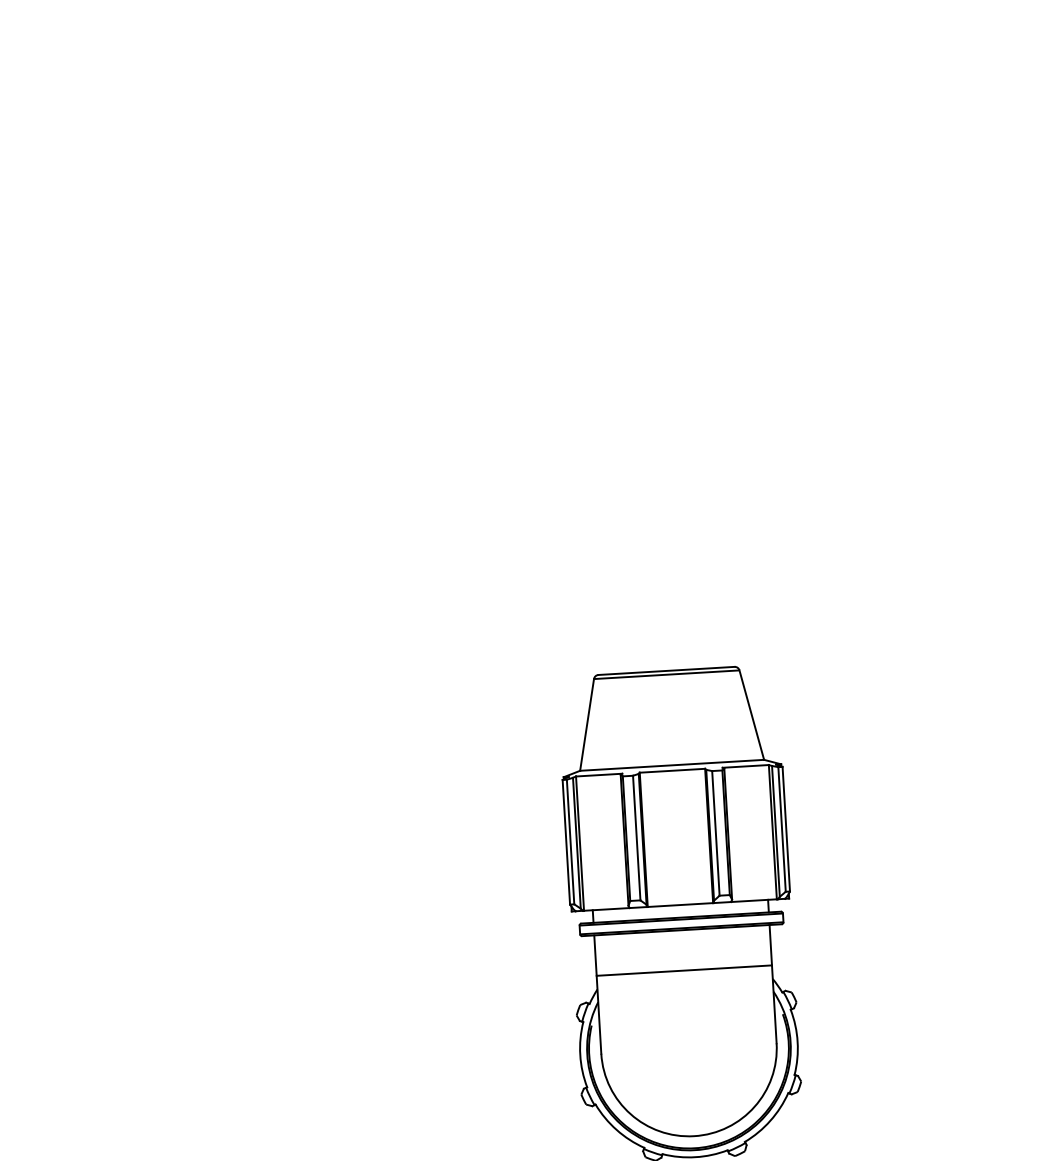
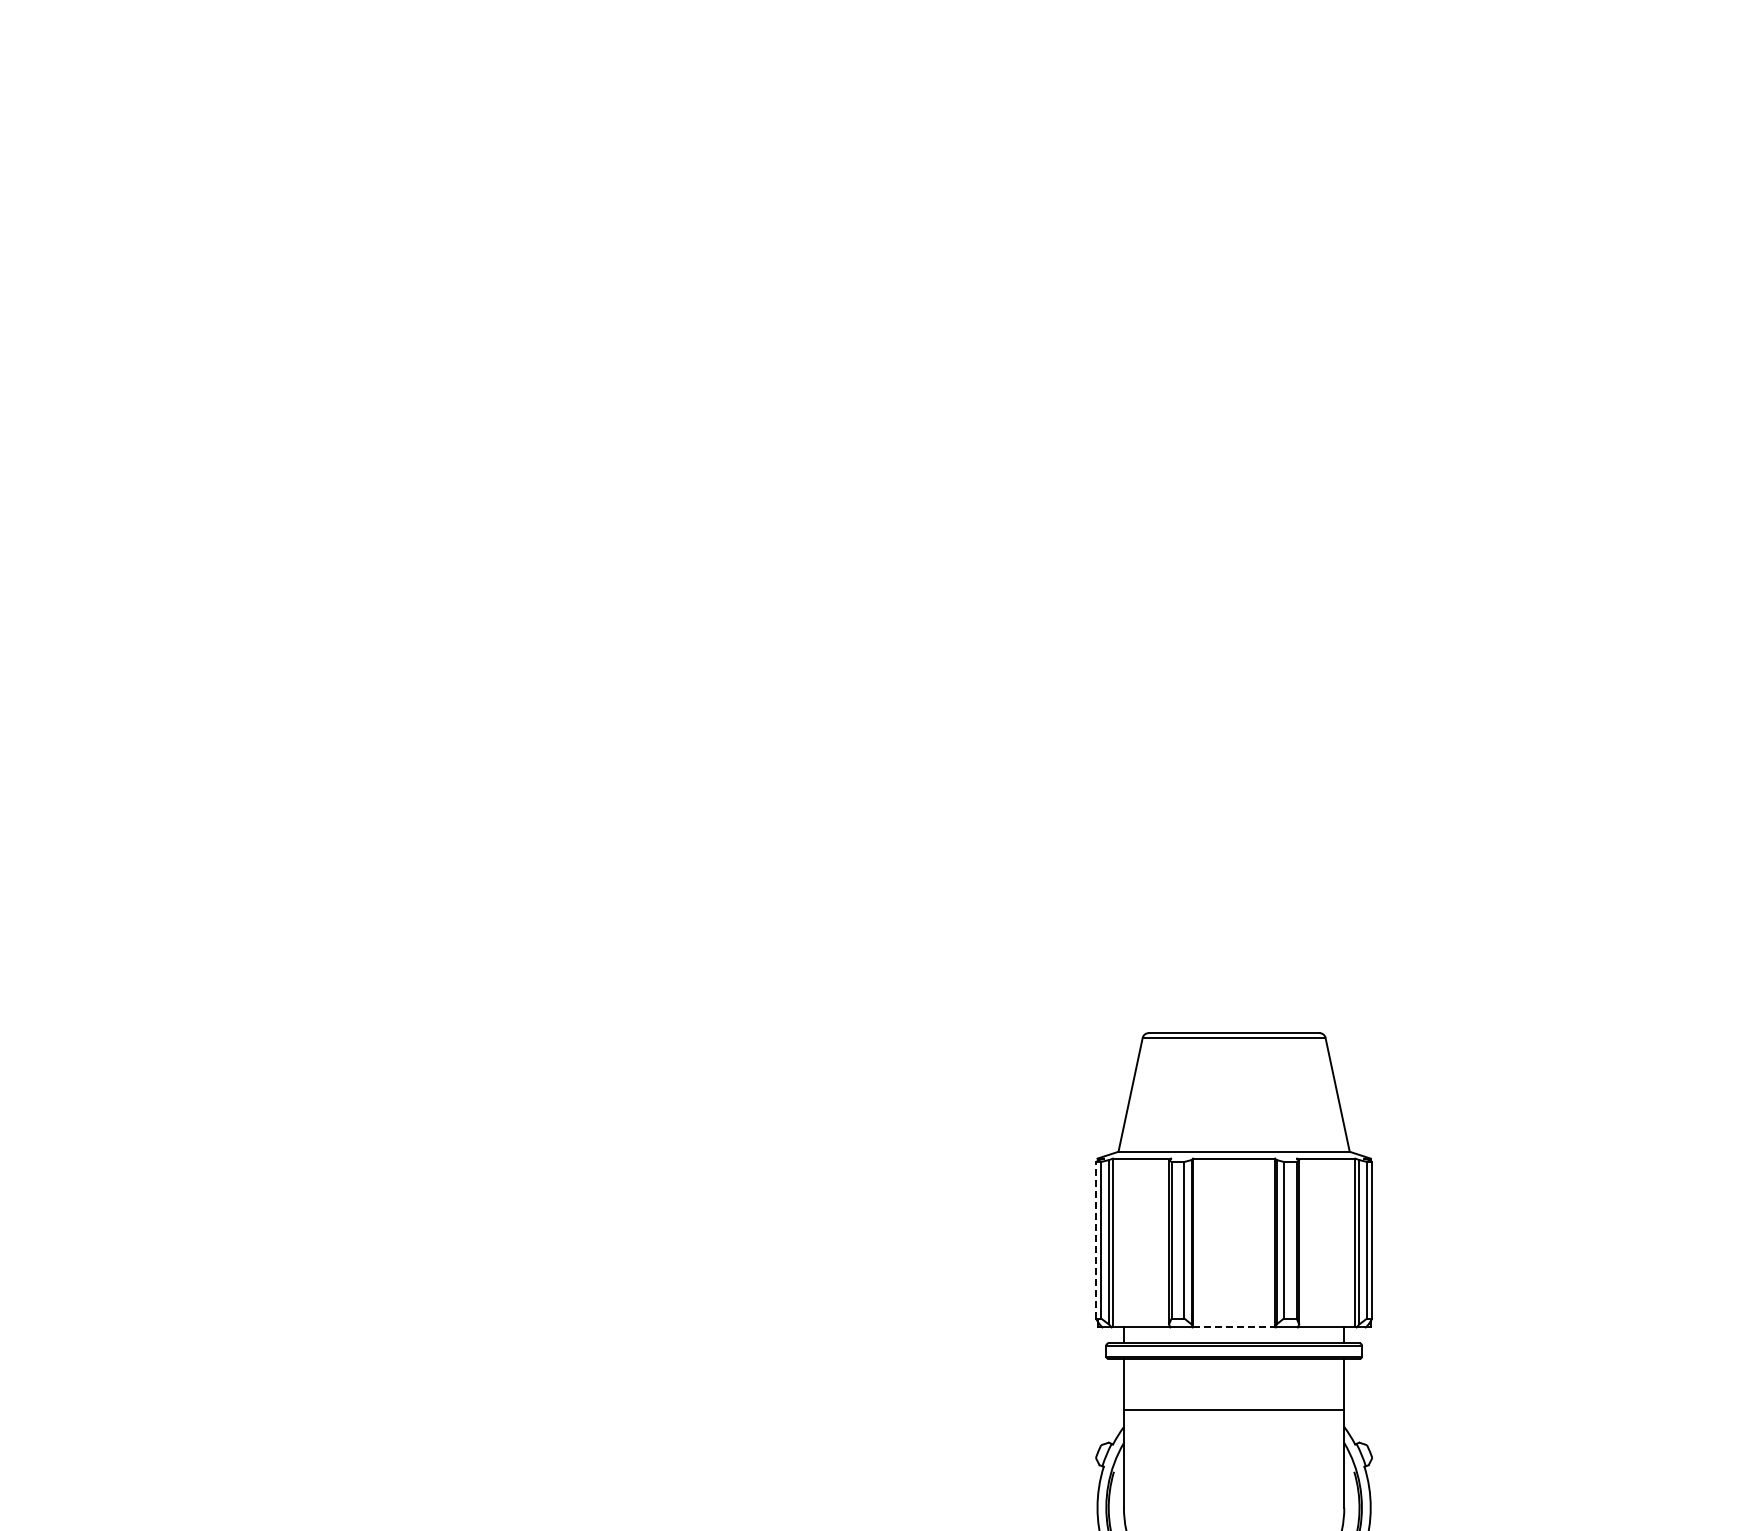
line: (565, 841) -> (1095, 1239), solid -> dashed
line: (680, 905) -> (1234, 1327), solid -> dashed

